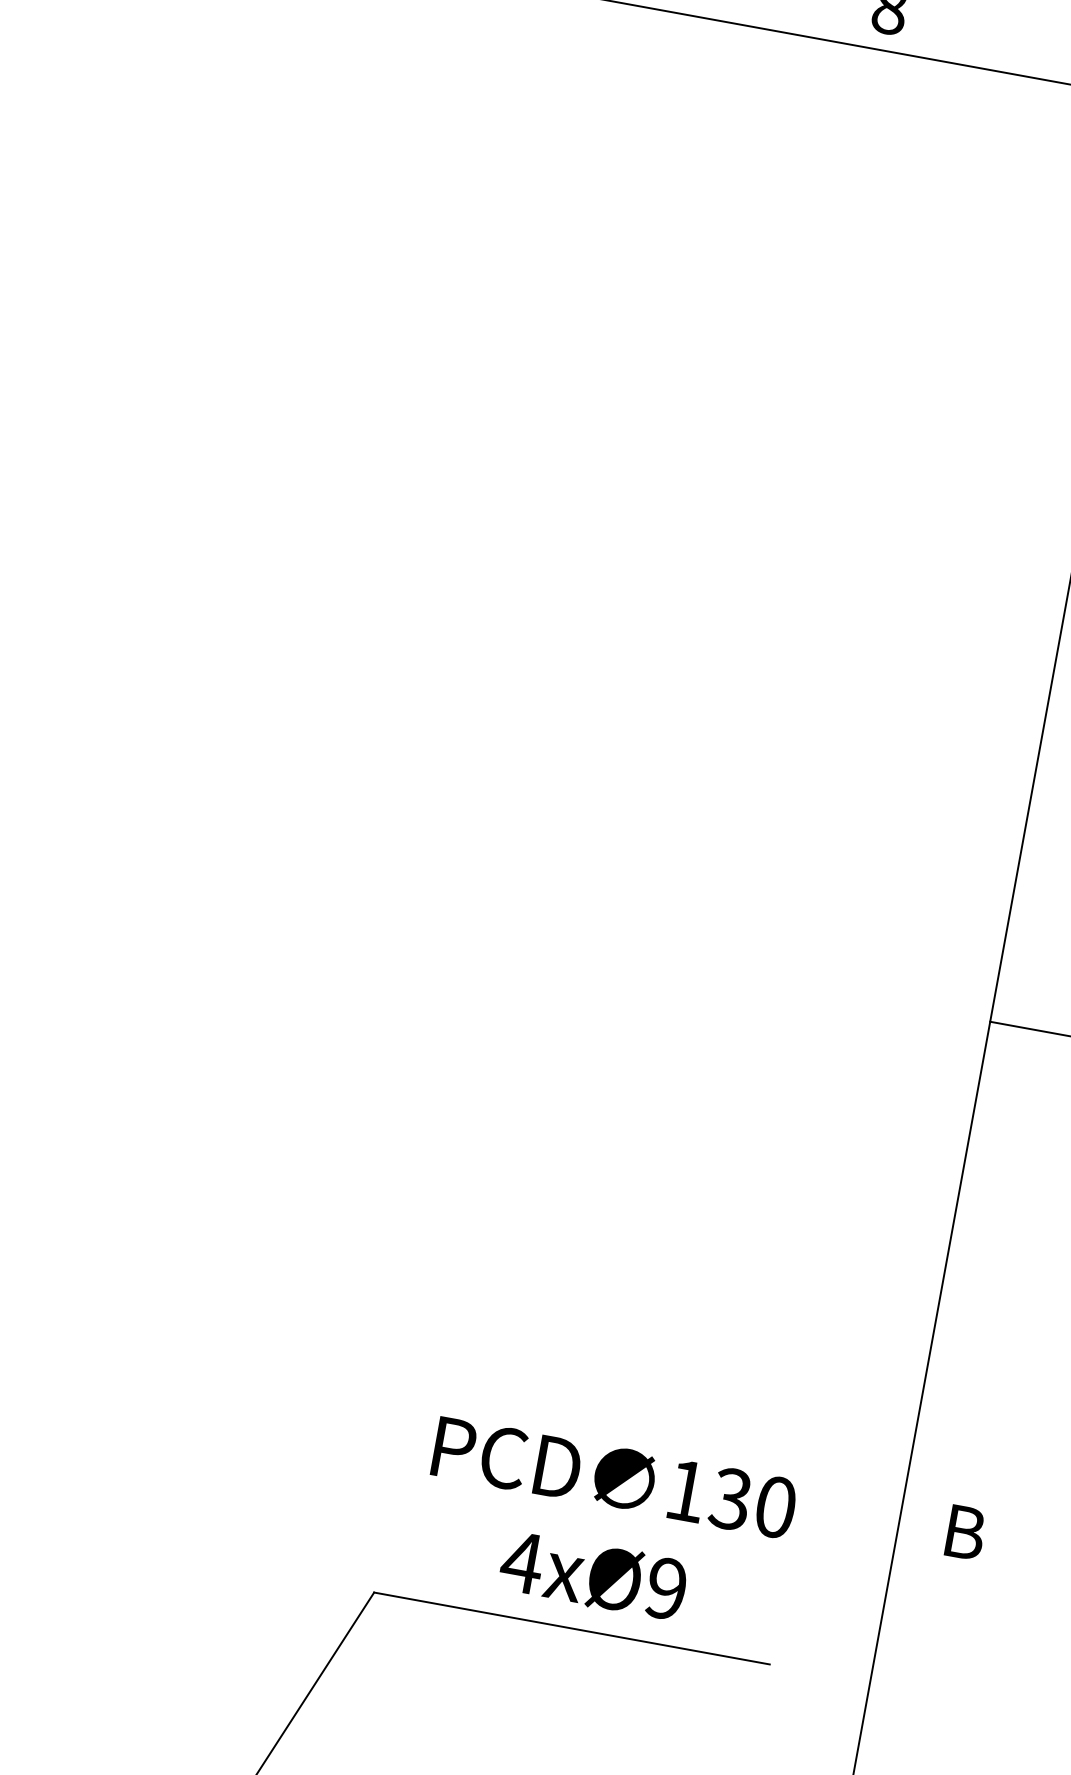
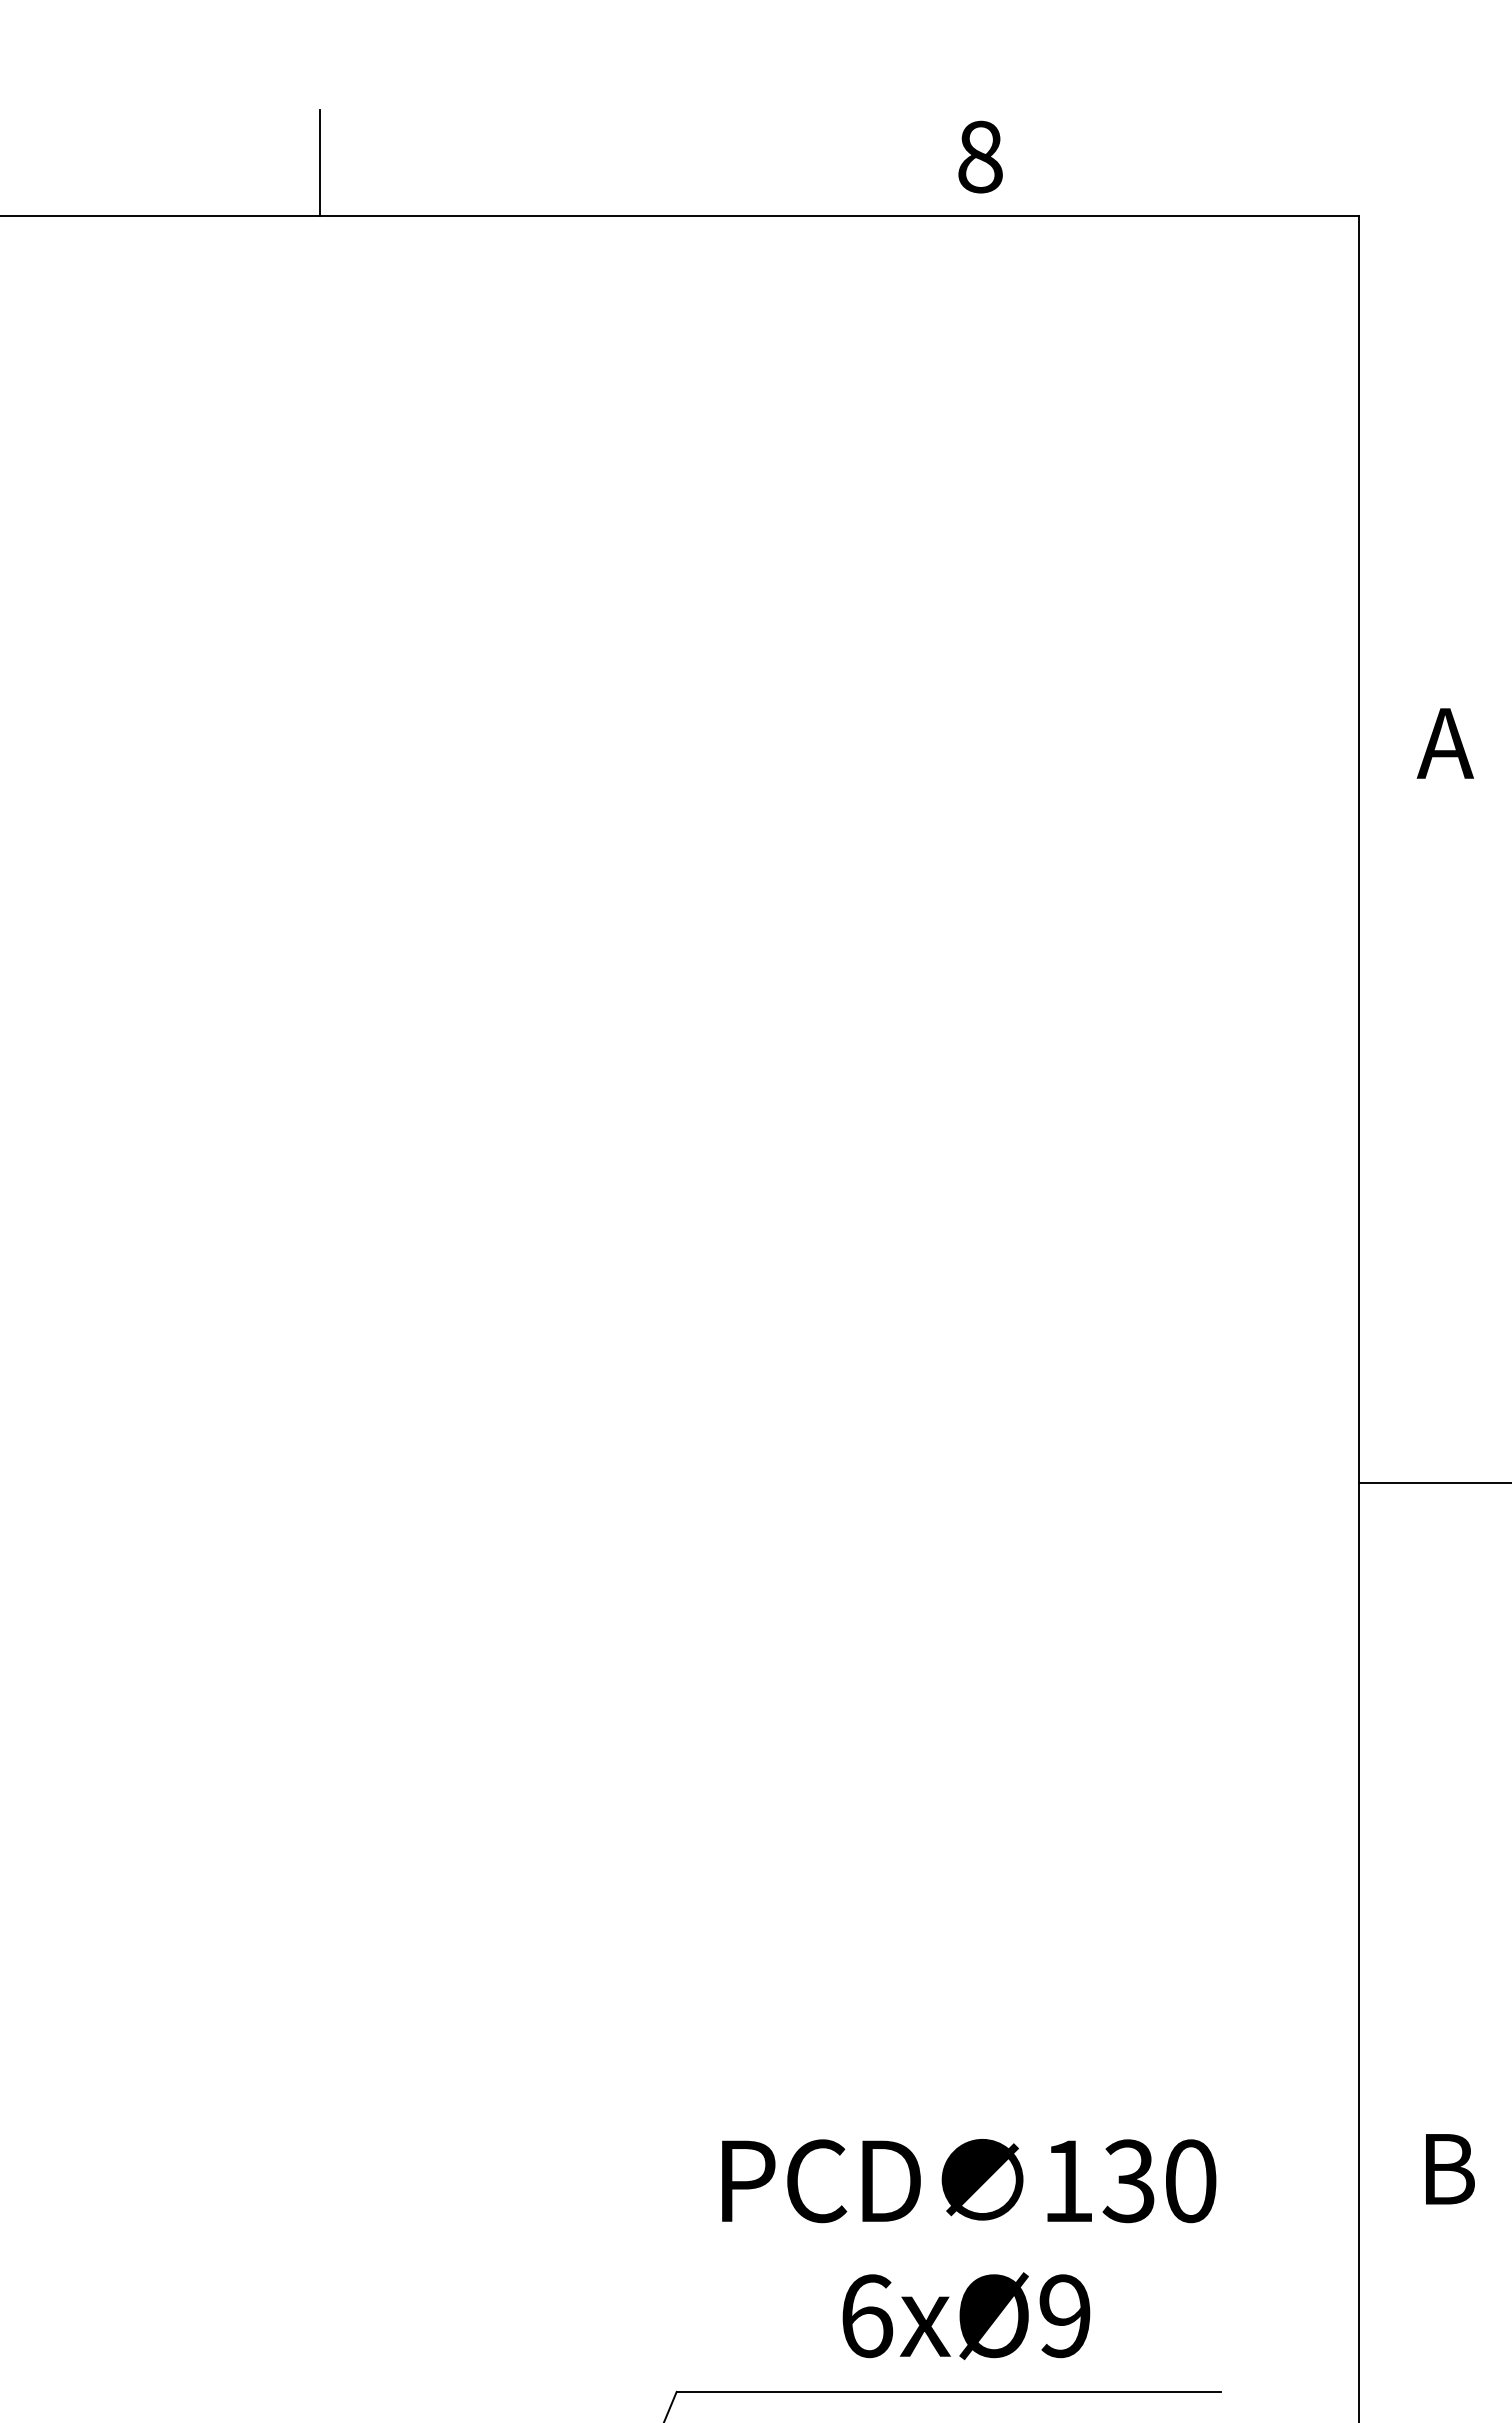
text: (522, 1562) -> (866, 2316), 4xØ9 -> 6xØ9

